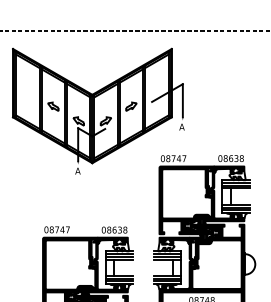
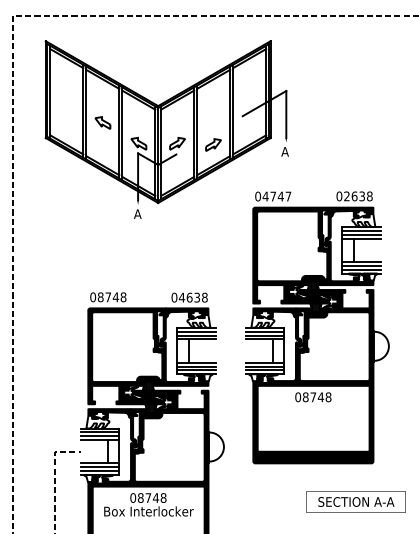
part: (131, 106) -> (213, 144), moved
text: (168, 158) -> (265, 196), 08747 -> 04747
text: (225, 158) -> (346, 196), 08638 -> 02638
text: (67, 229) -> (123, 297), 08747 -> 08748
text: (108, 229) -> (181, 297), 08638 -> 04638

